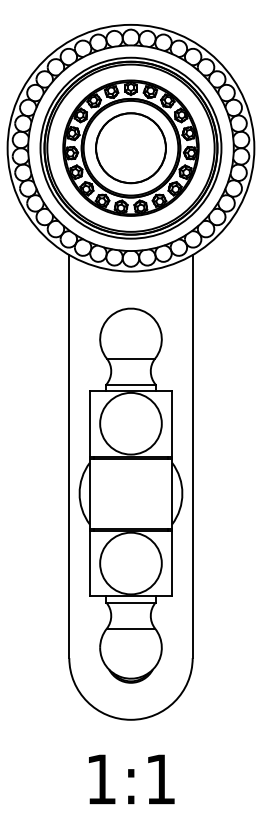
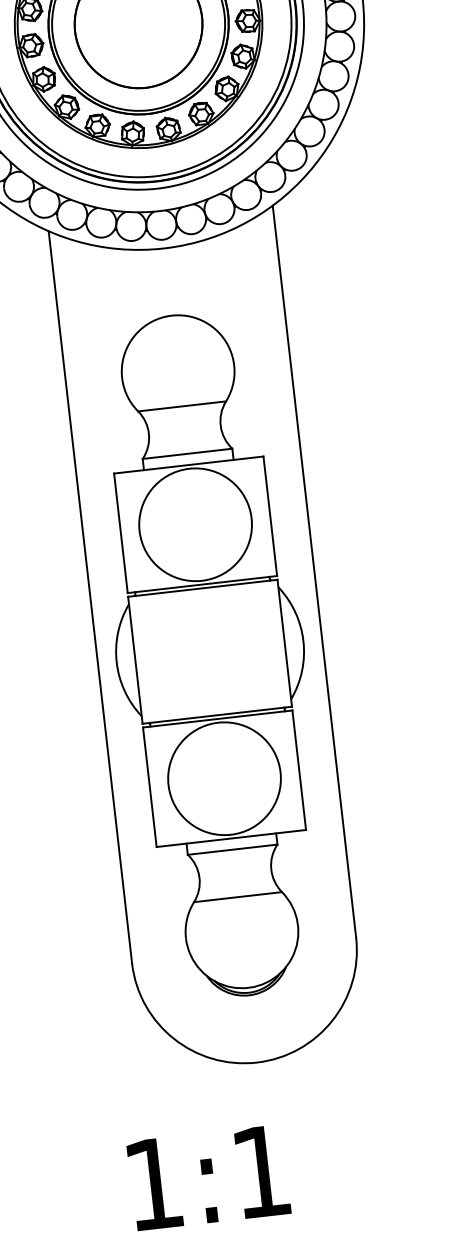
text: (131, 779) -> (208, 1177), moved

